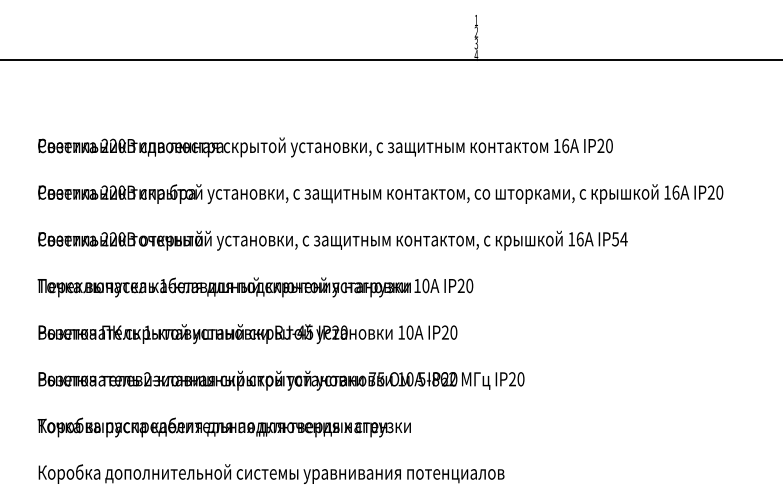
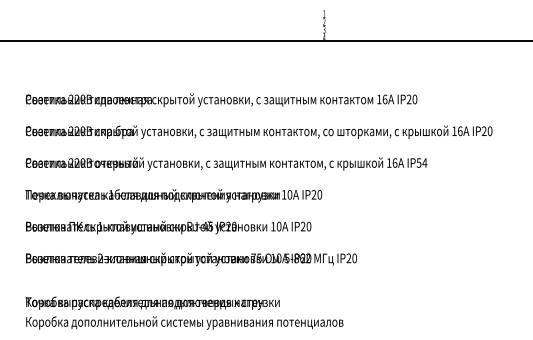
text: (224, 426) -> (152, 302), moved

